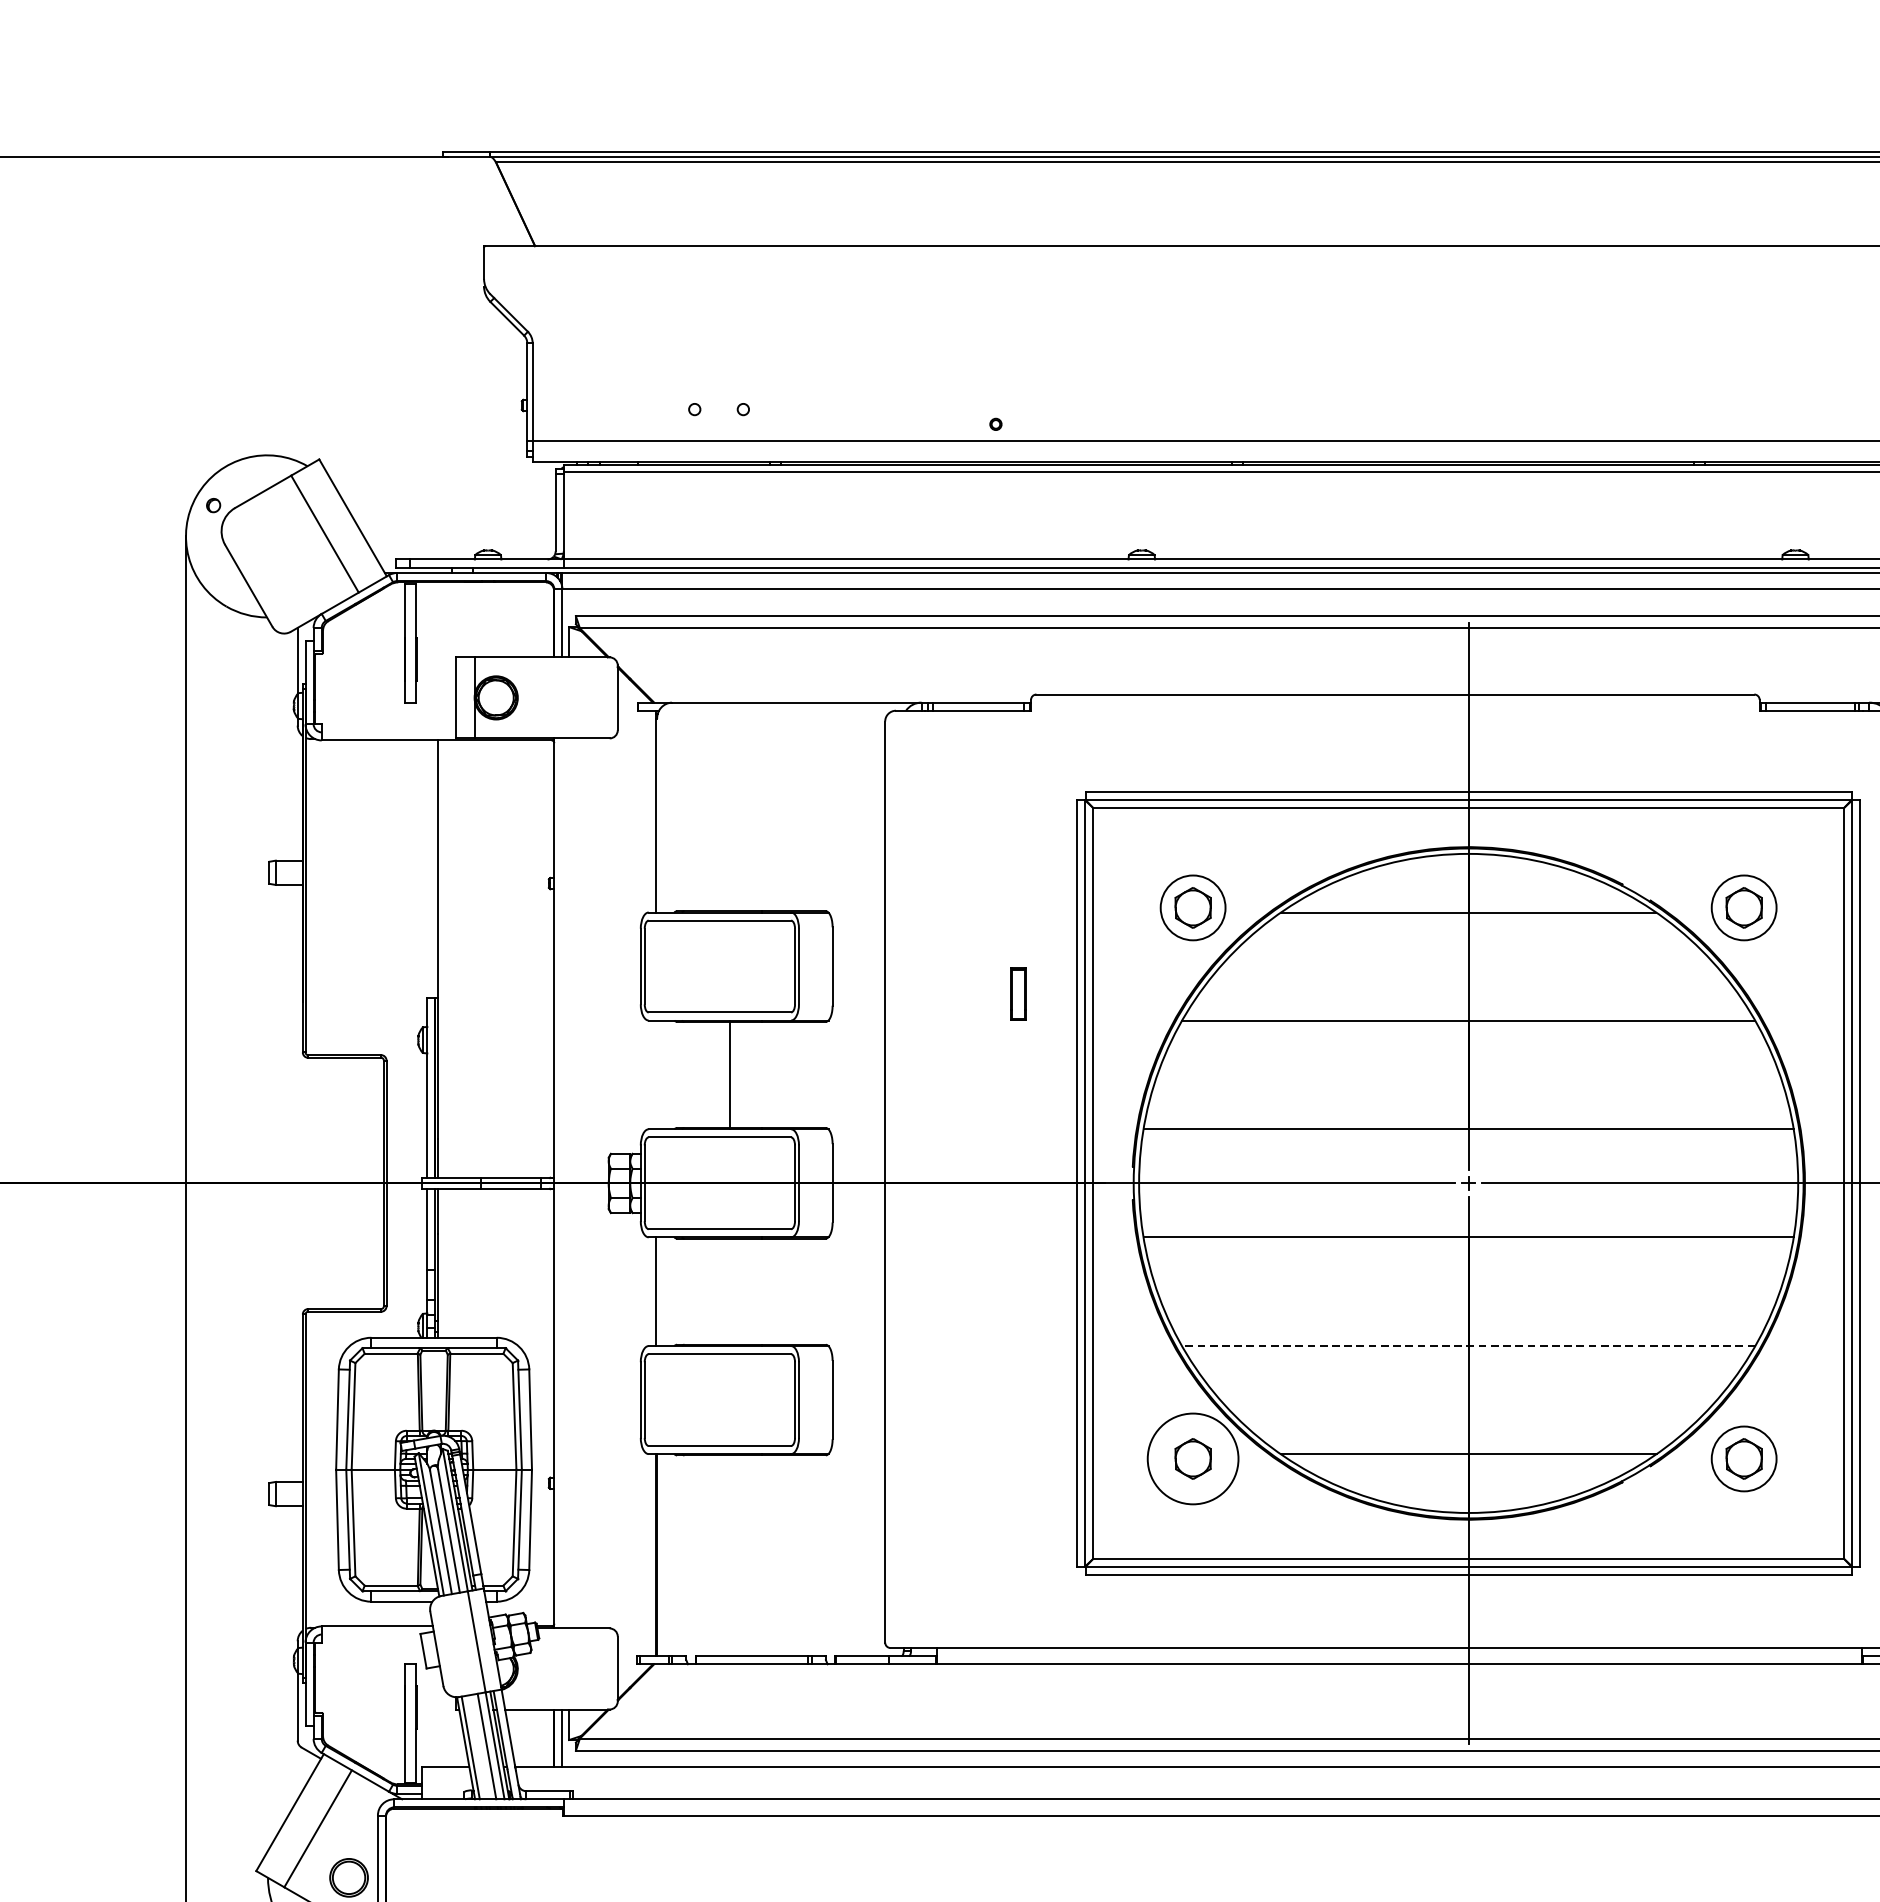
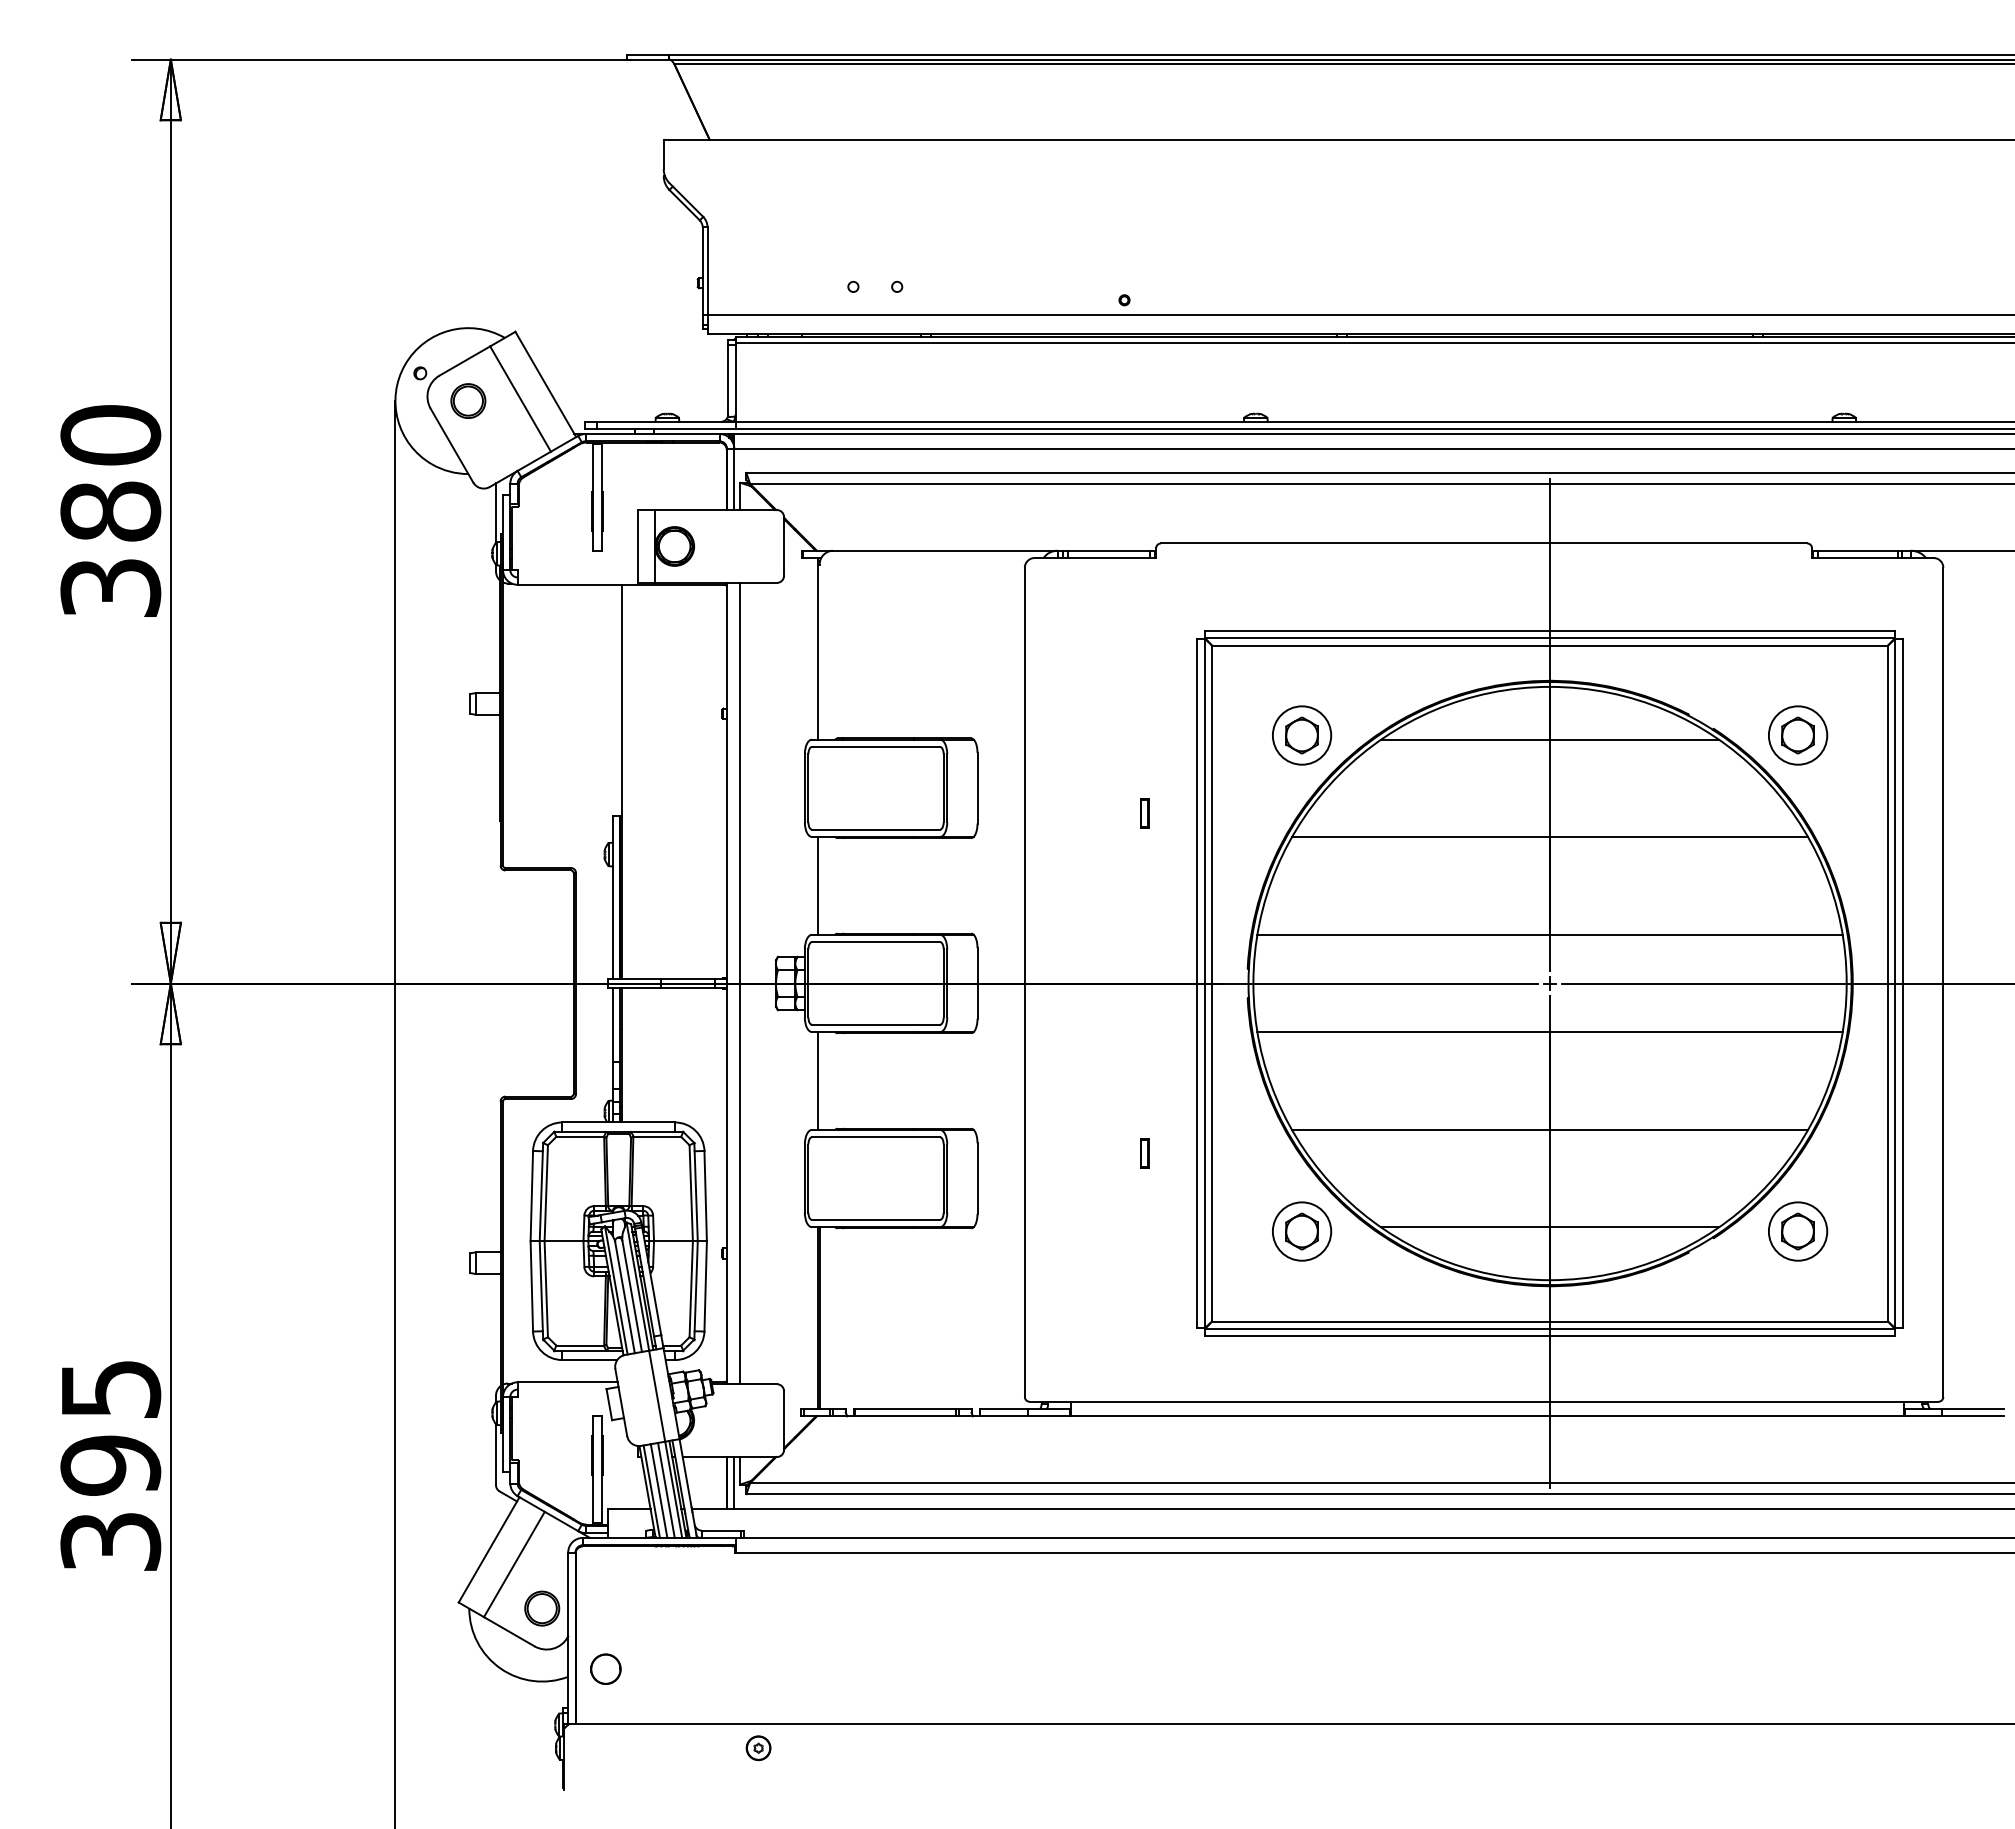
part: (267, 535) -> (468, 400), added
part: (1018, 994) -> (1144, 813), size x0.62
line: (730, 1074) -> (818, 885), moved
line: (569, 1183) -> (740, 983), added
line: (1468, 1345) -> (1549, 1129), dashed -> solid
part: (1018, 1372) -> (1144, 1153), added
circle: (1192, 1458) -> (1301, 1231), size x0.71
line: (478, 1746) -> (658, 1490), added

